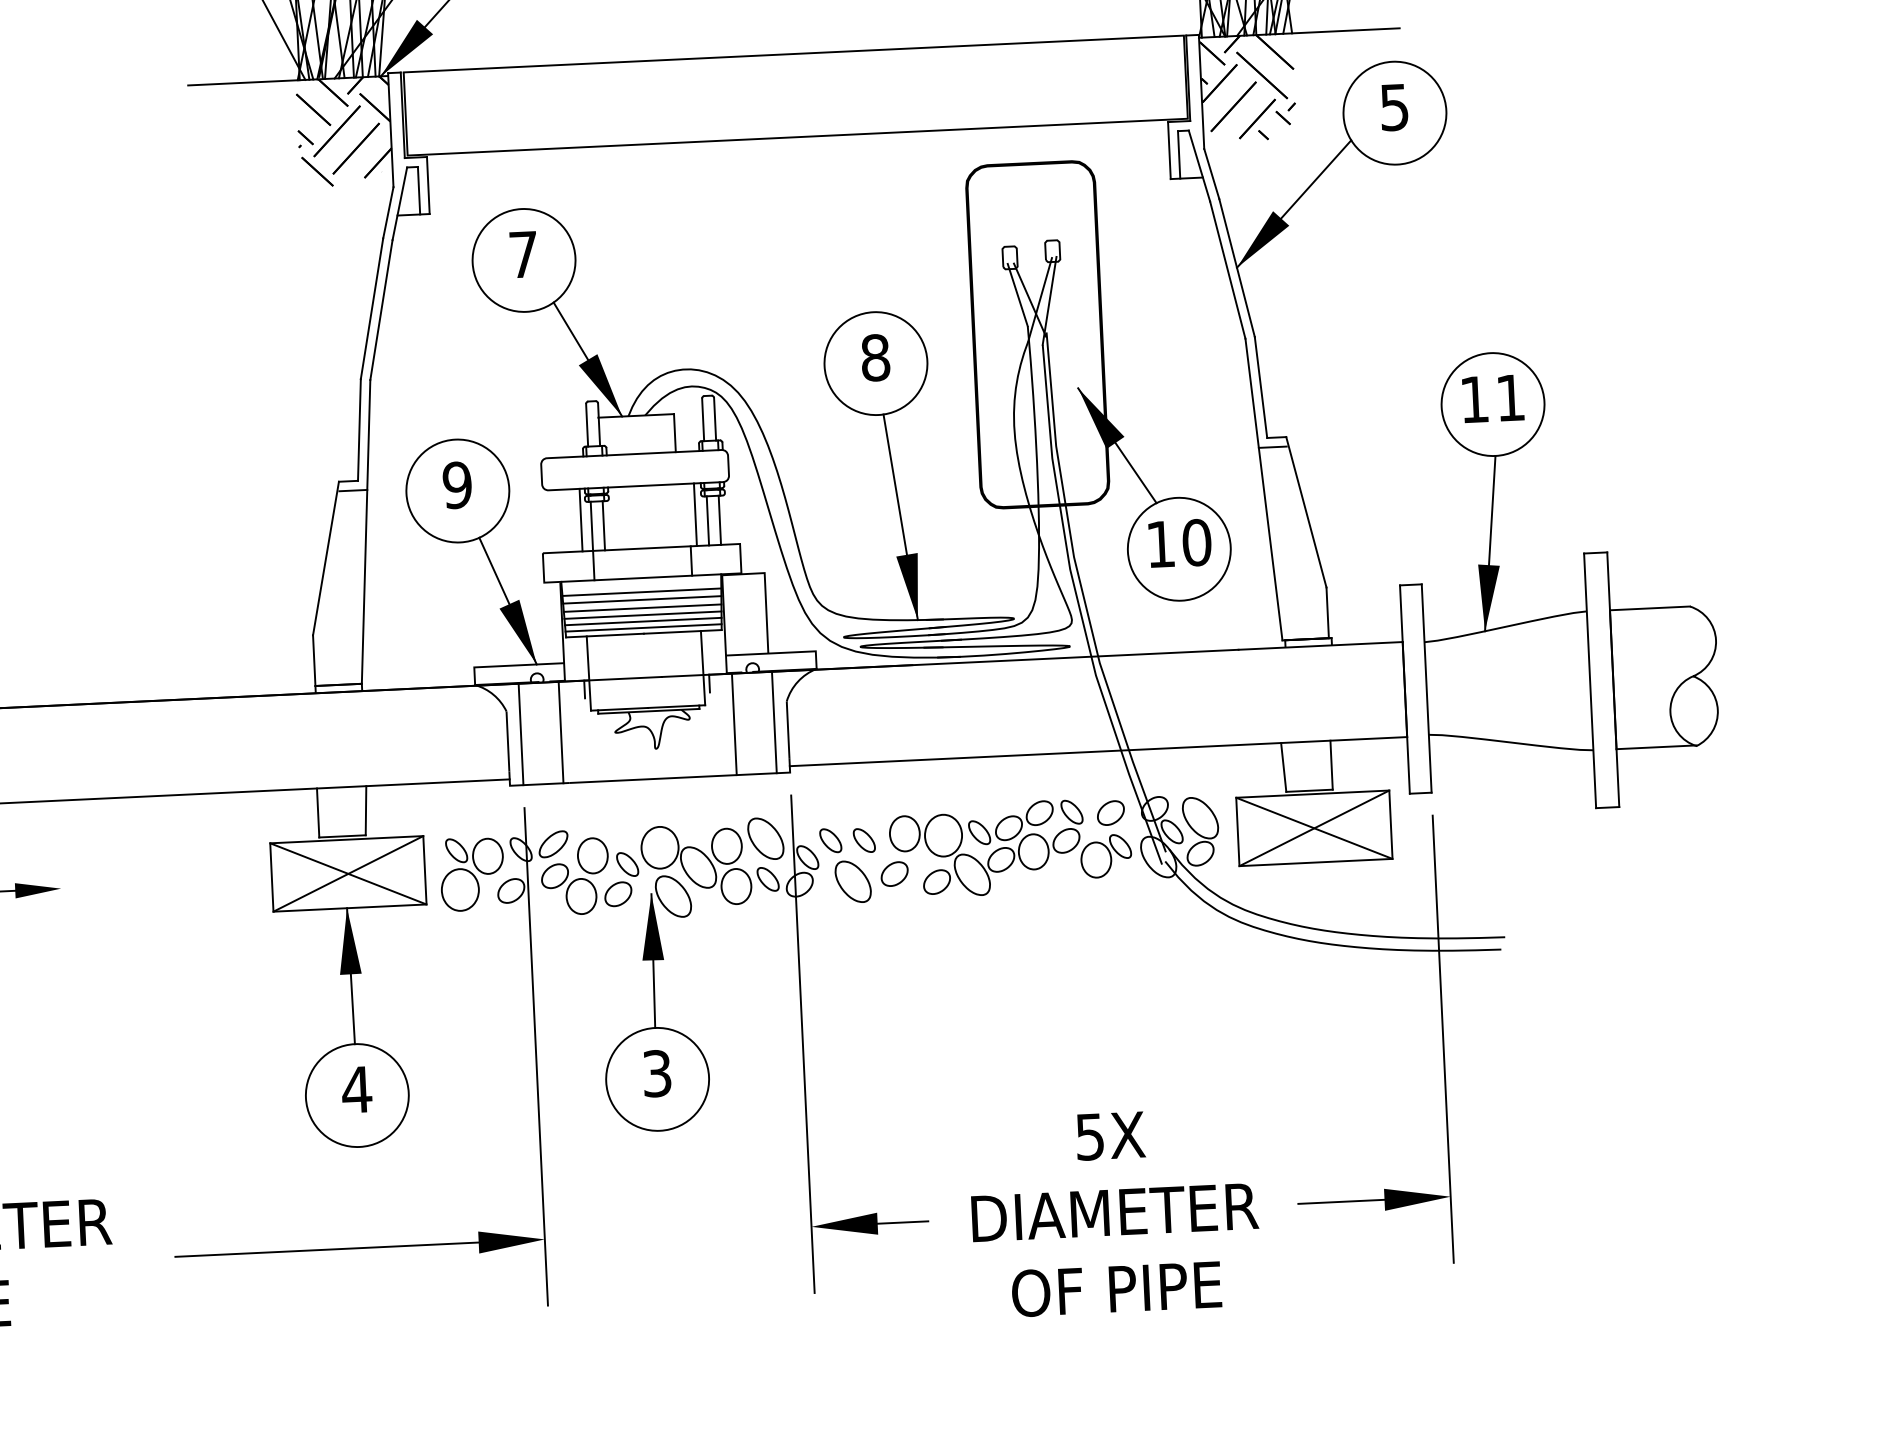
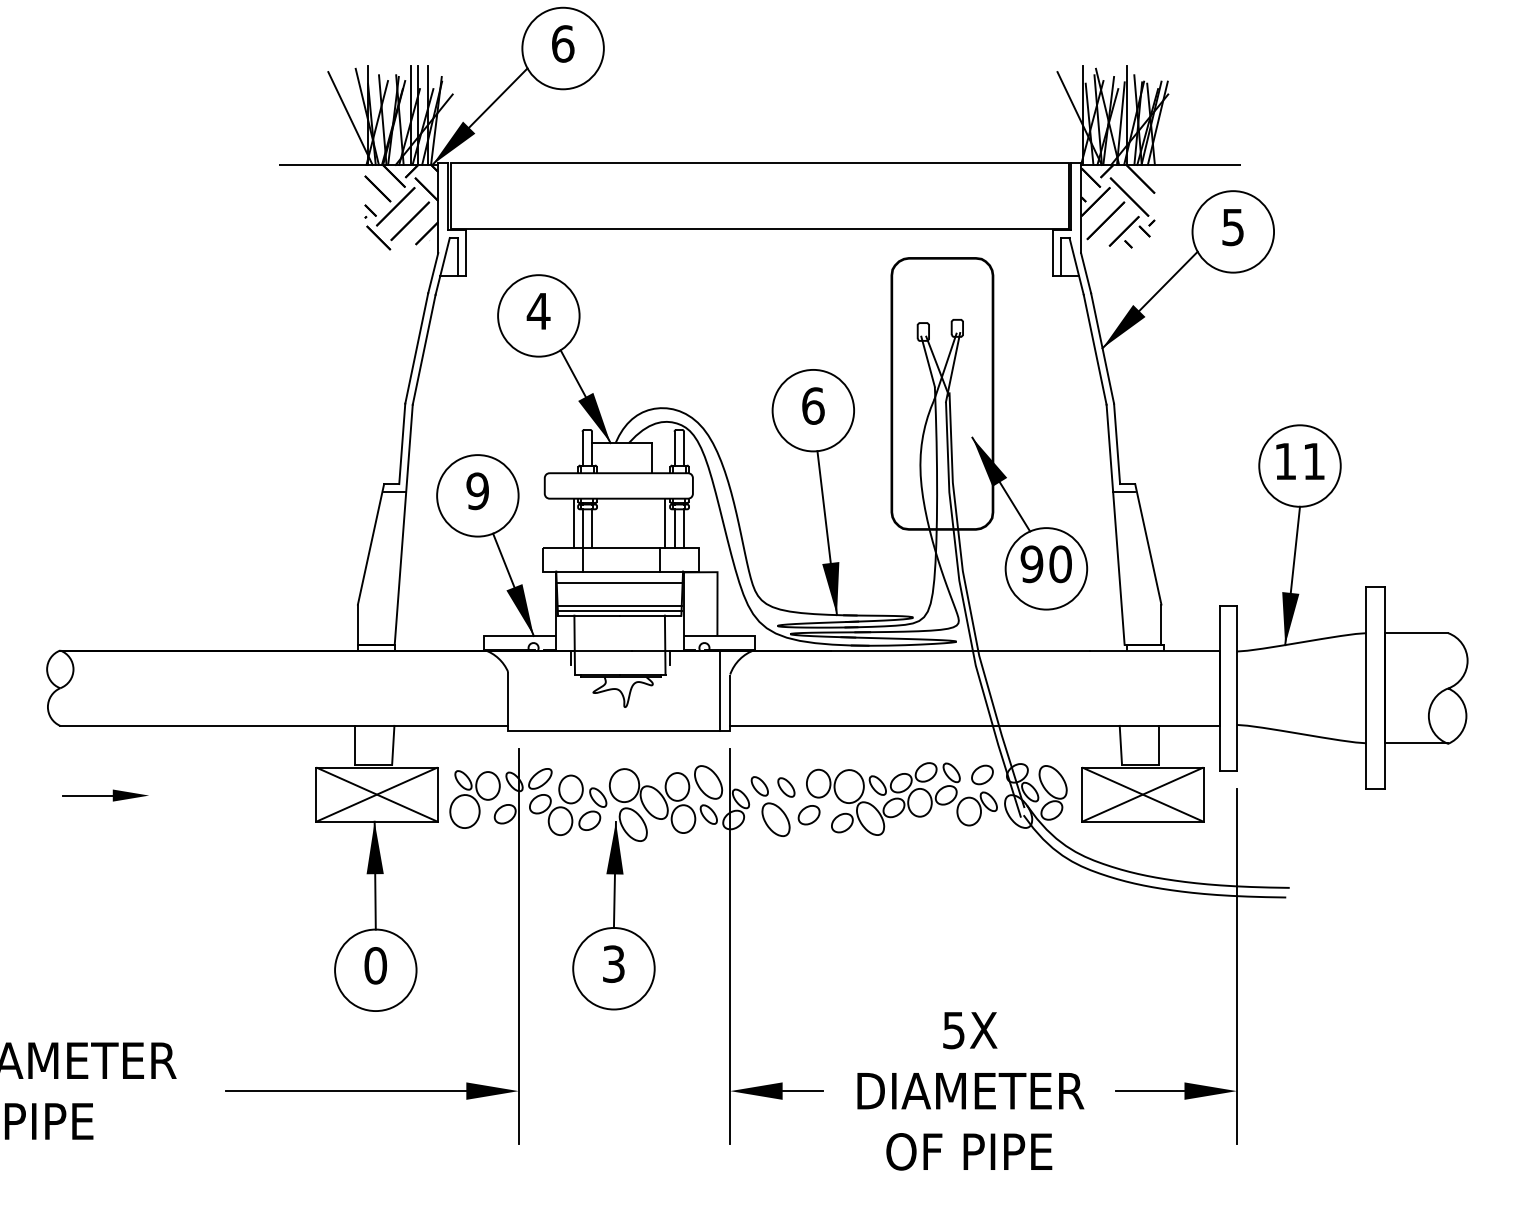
text: (523, 254) -> (538, 311), 7 -> 4
text: (875, 357) -> (813, 405), 8 -> 6
text: (1160, 544) -> (1031, 564), 10 -> 90
line: (642, 599) -> (619, 588), removed
line: (642, 608) -> (619, 595), removed
line: (642, 614) -> (619, 600), removed
line: (733, 724) -> (687, 690), removed
line: (561, 732) -> (550, 690), removed
line: (520, 734) -> (518, 690), removed
text: (356, 1089) -> (375, 965), 4 -> 0

